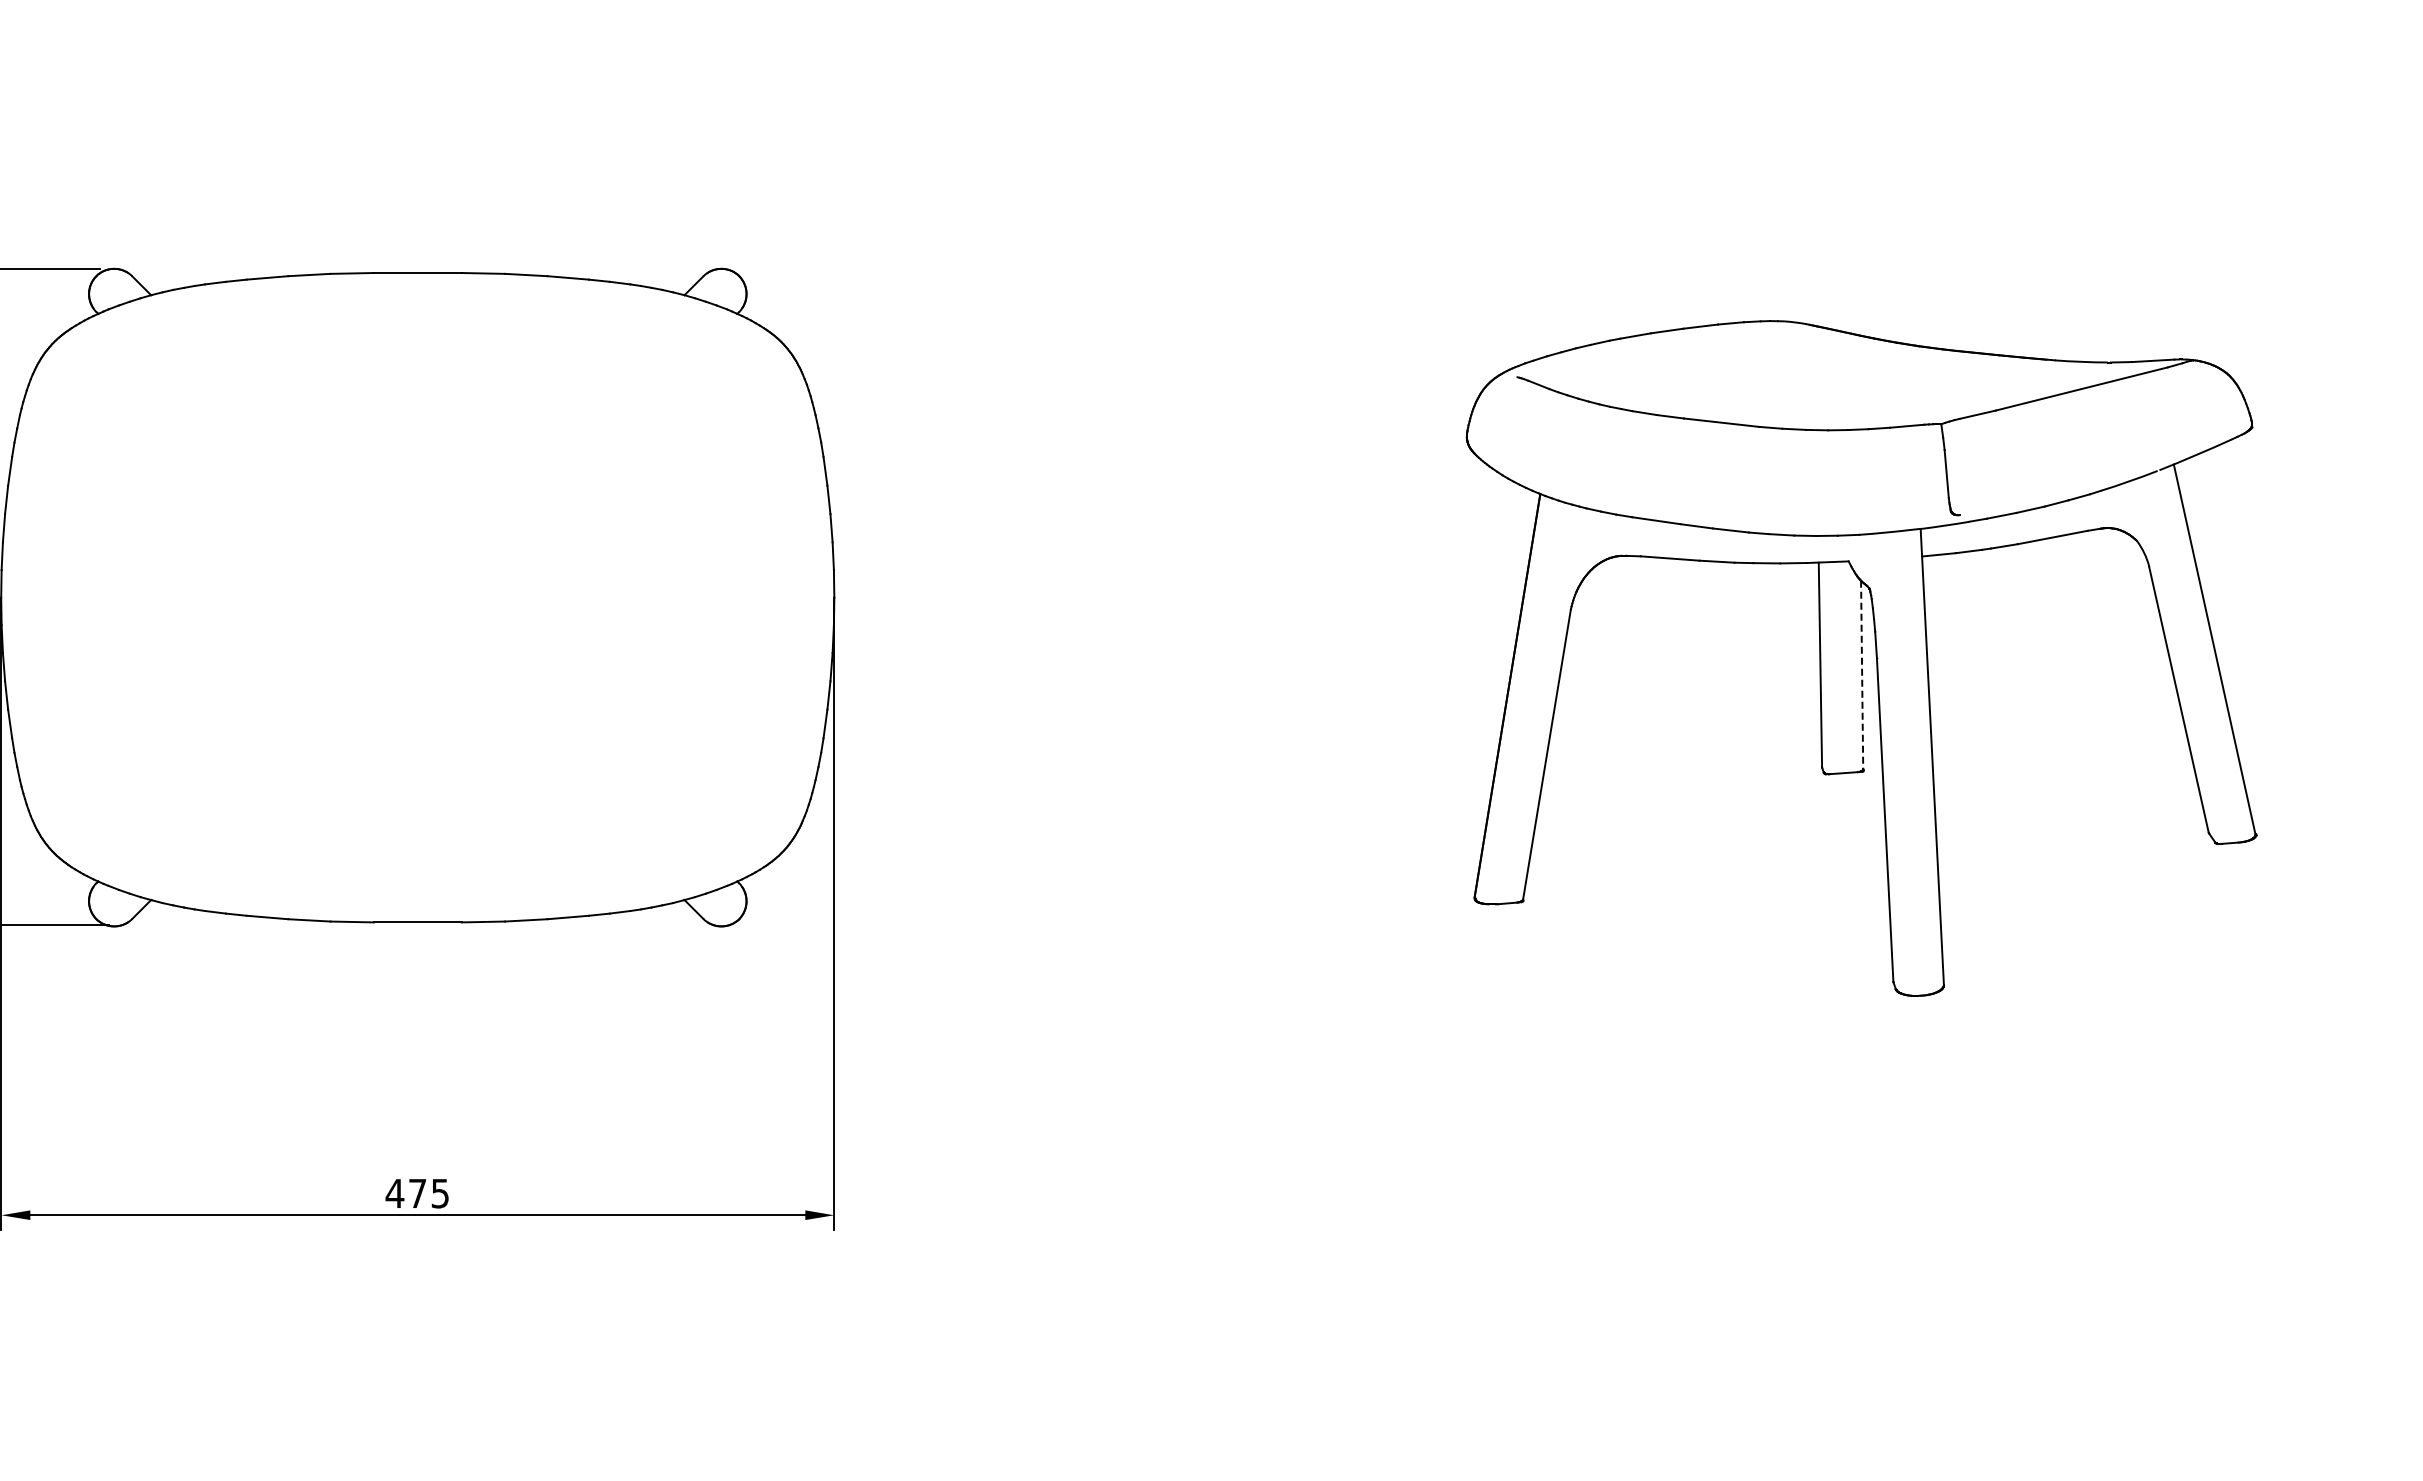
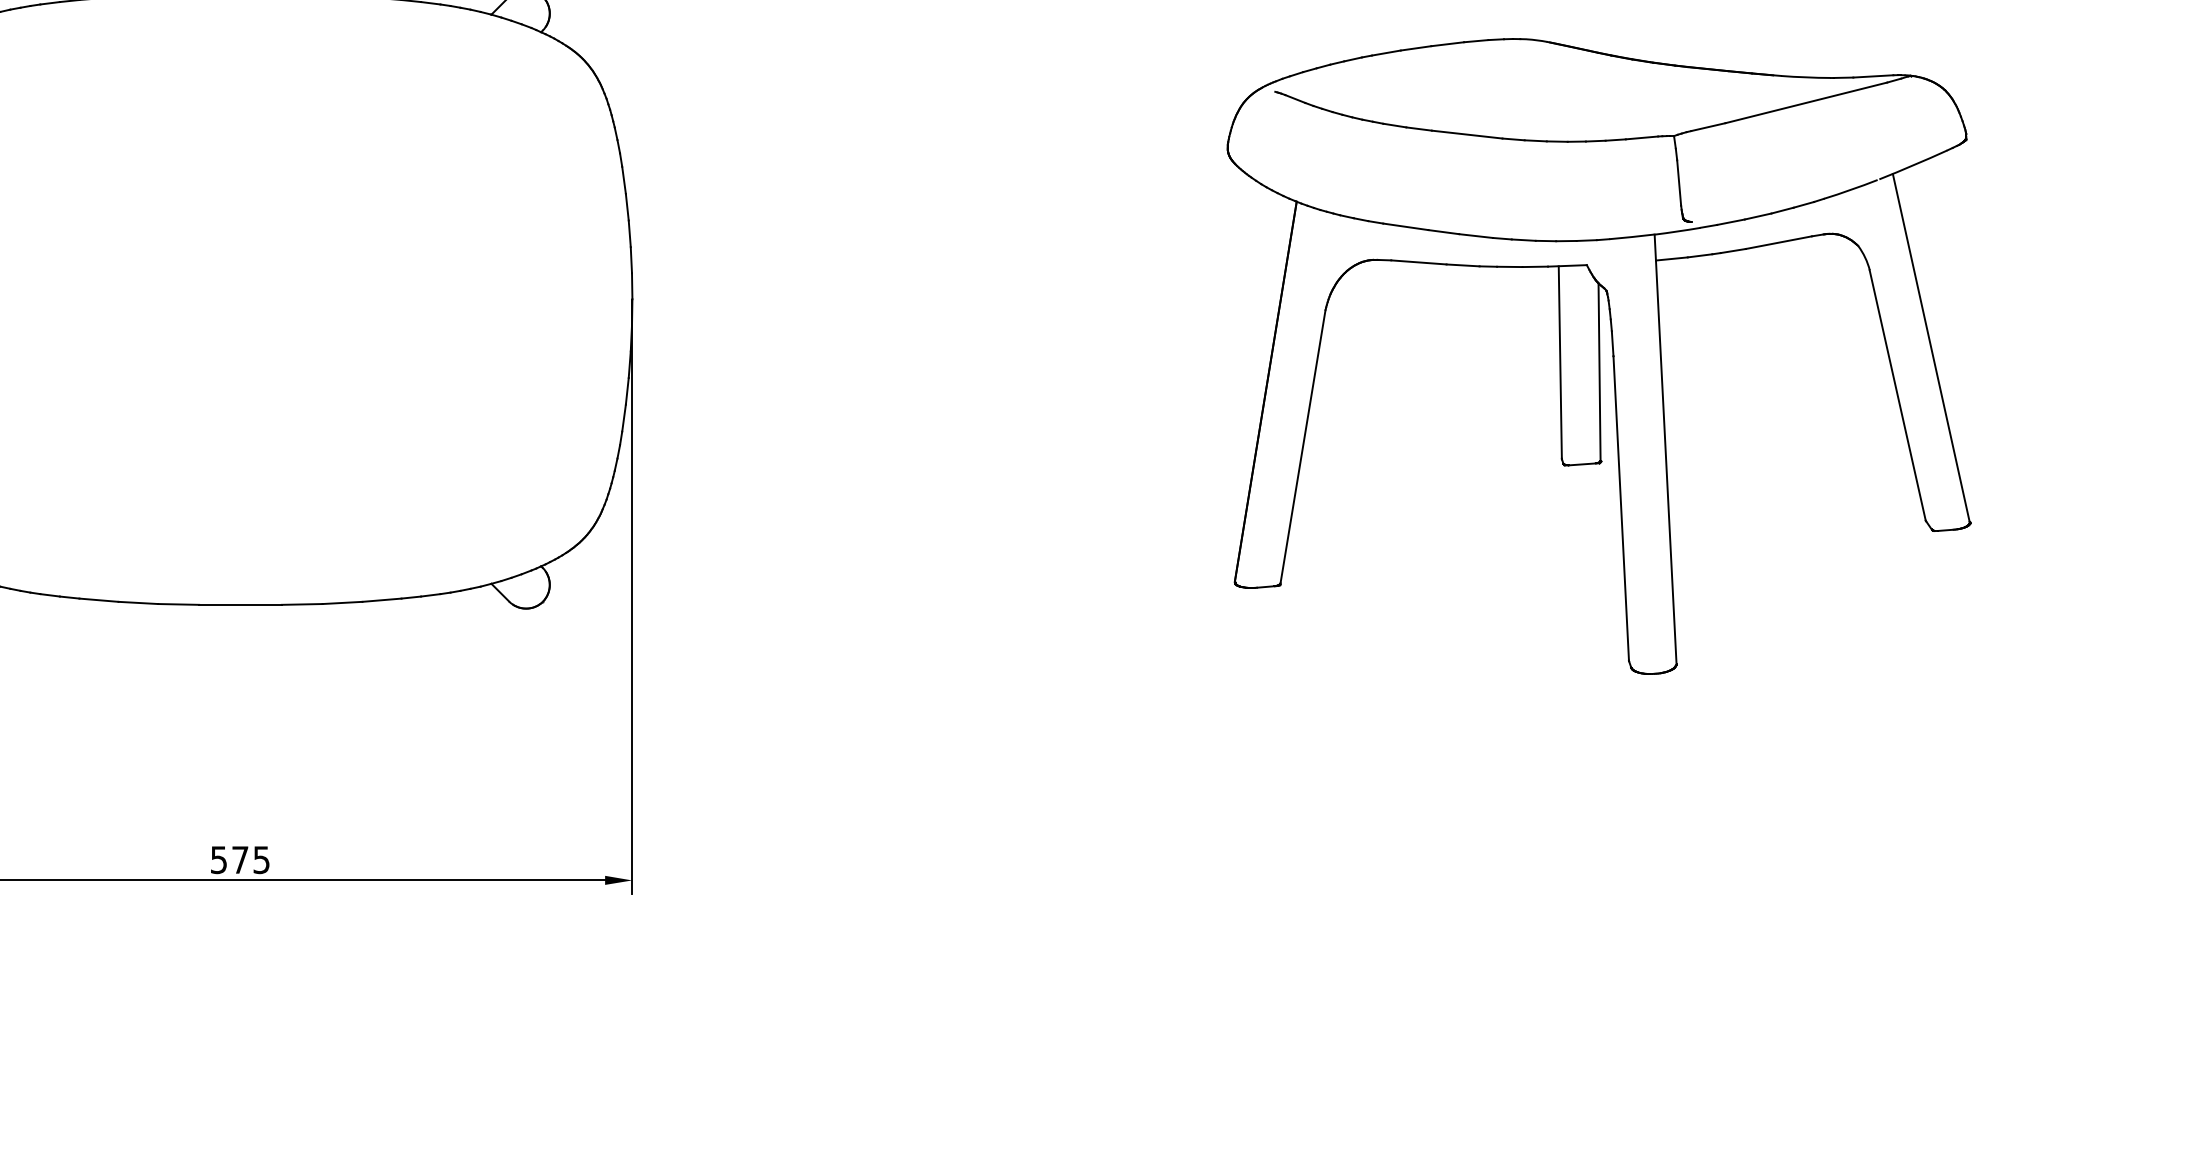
line: (1862, 675) -> (1599, 372), dashed -> solid
text: (394, 1193) -> (218, 859), 475 -> 575

